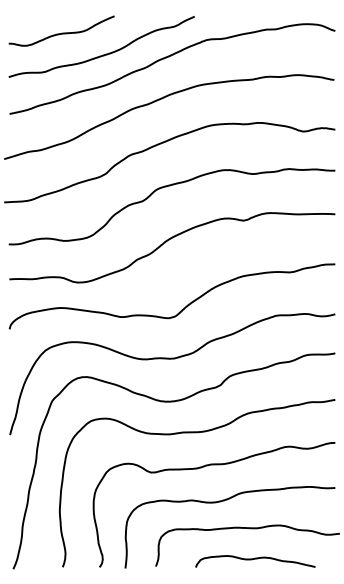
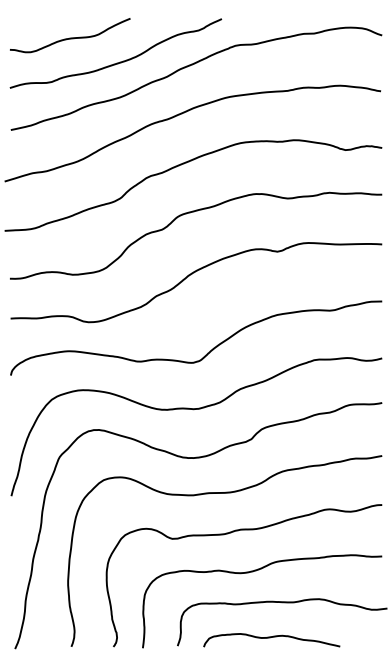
curve: (255, 559) -> (271, 637), moved

